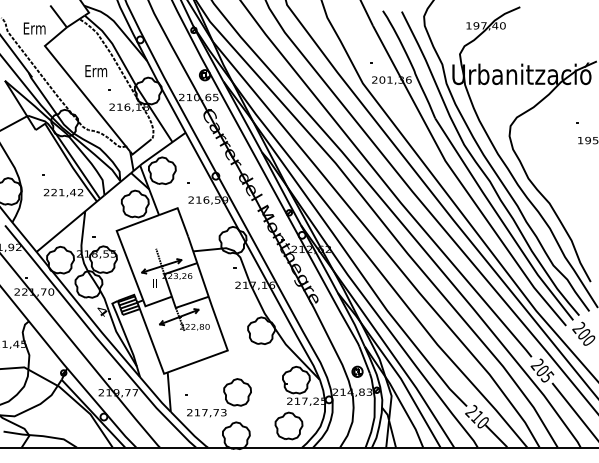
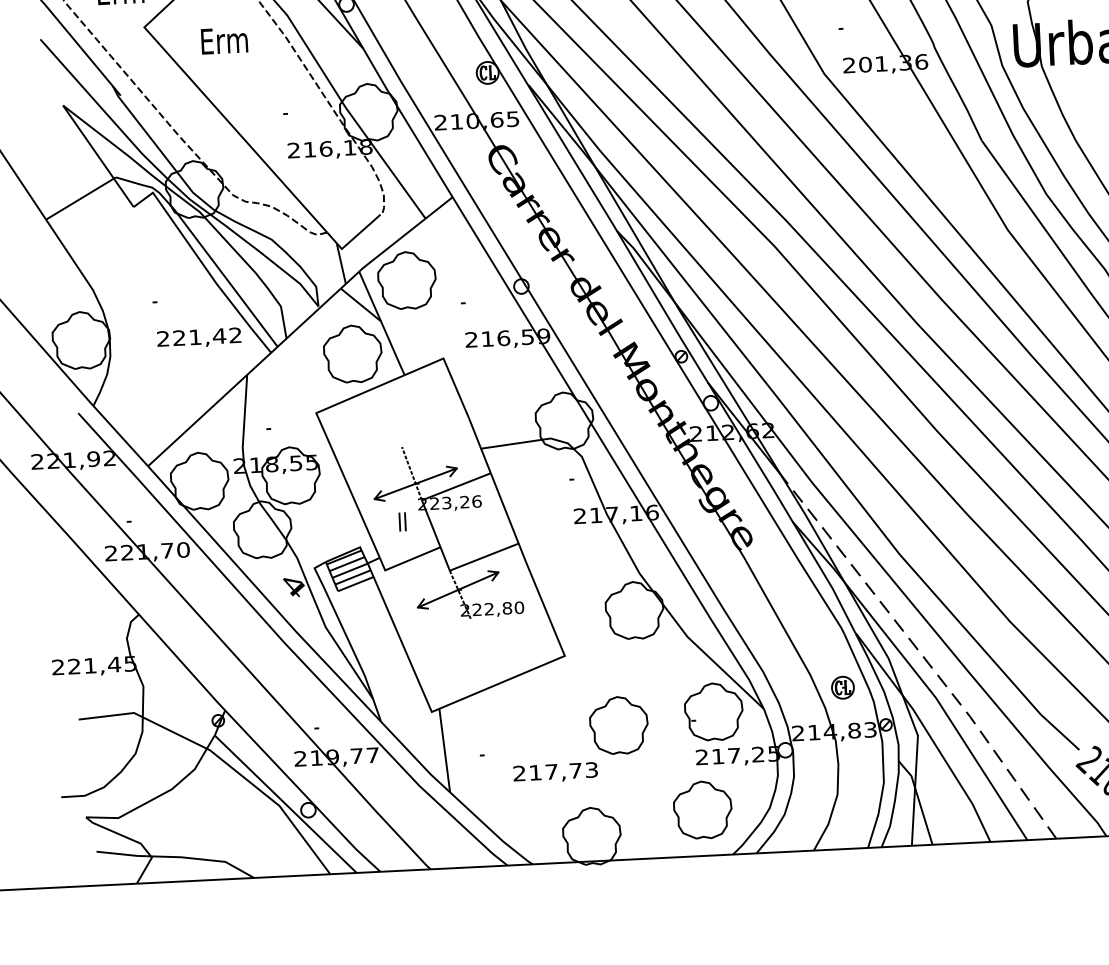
text: (96, 71) -> (225, 41), moved
line: (395, 358) -> (922, 655), solid -> dashed
part: (219, 397) -> (581, 738), moved

